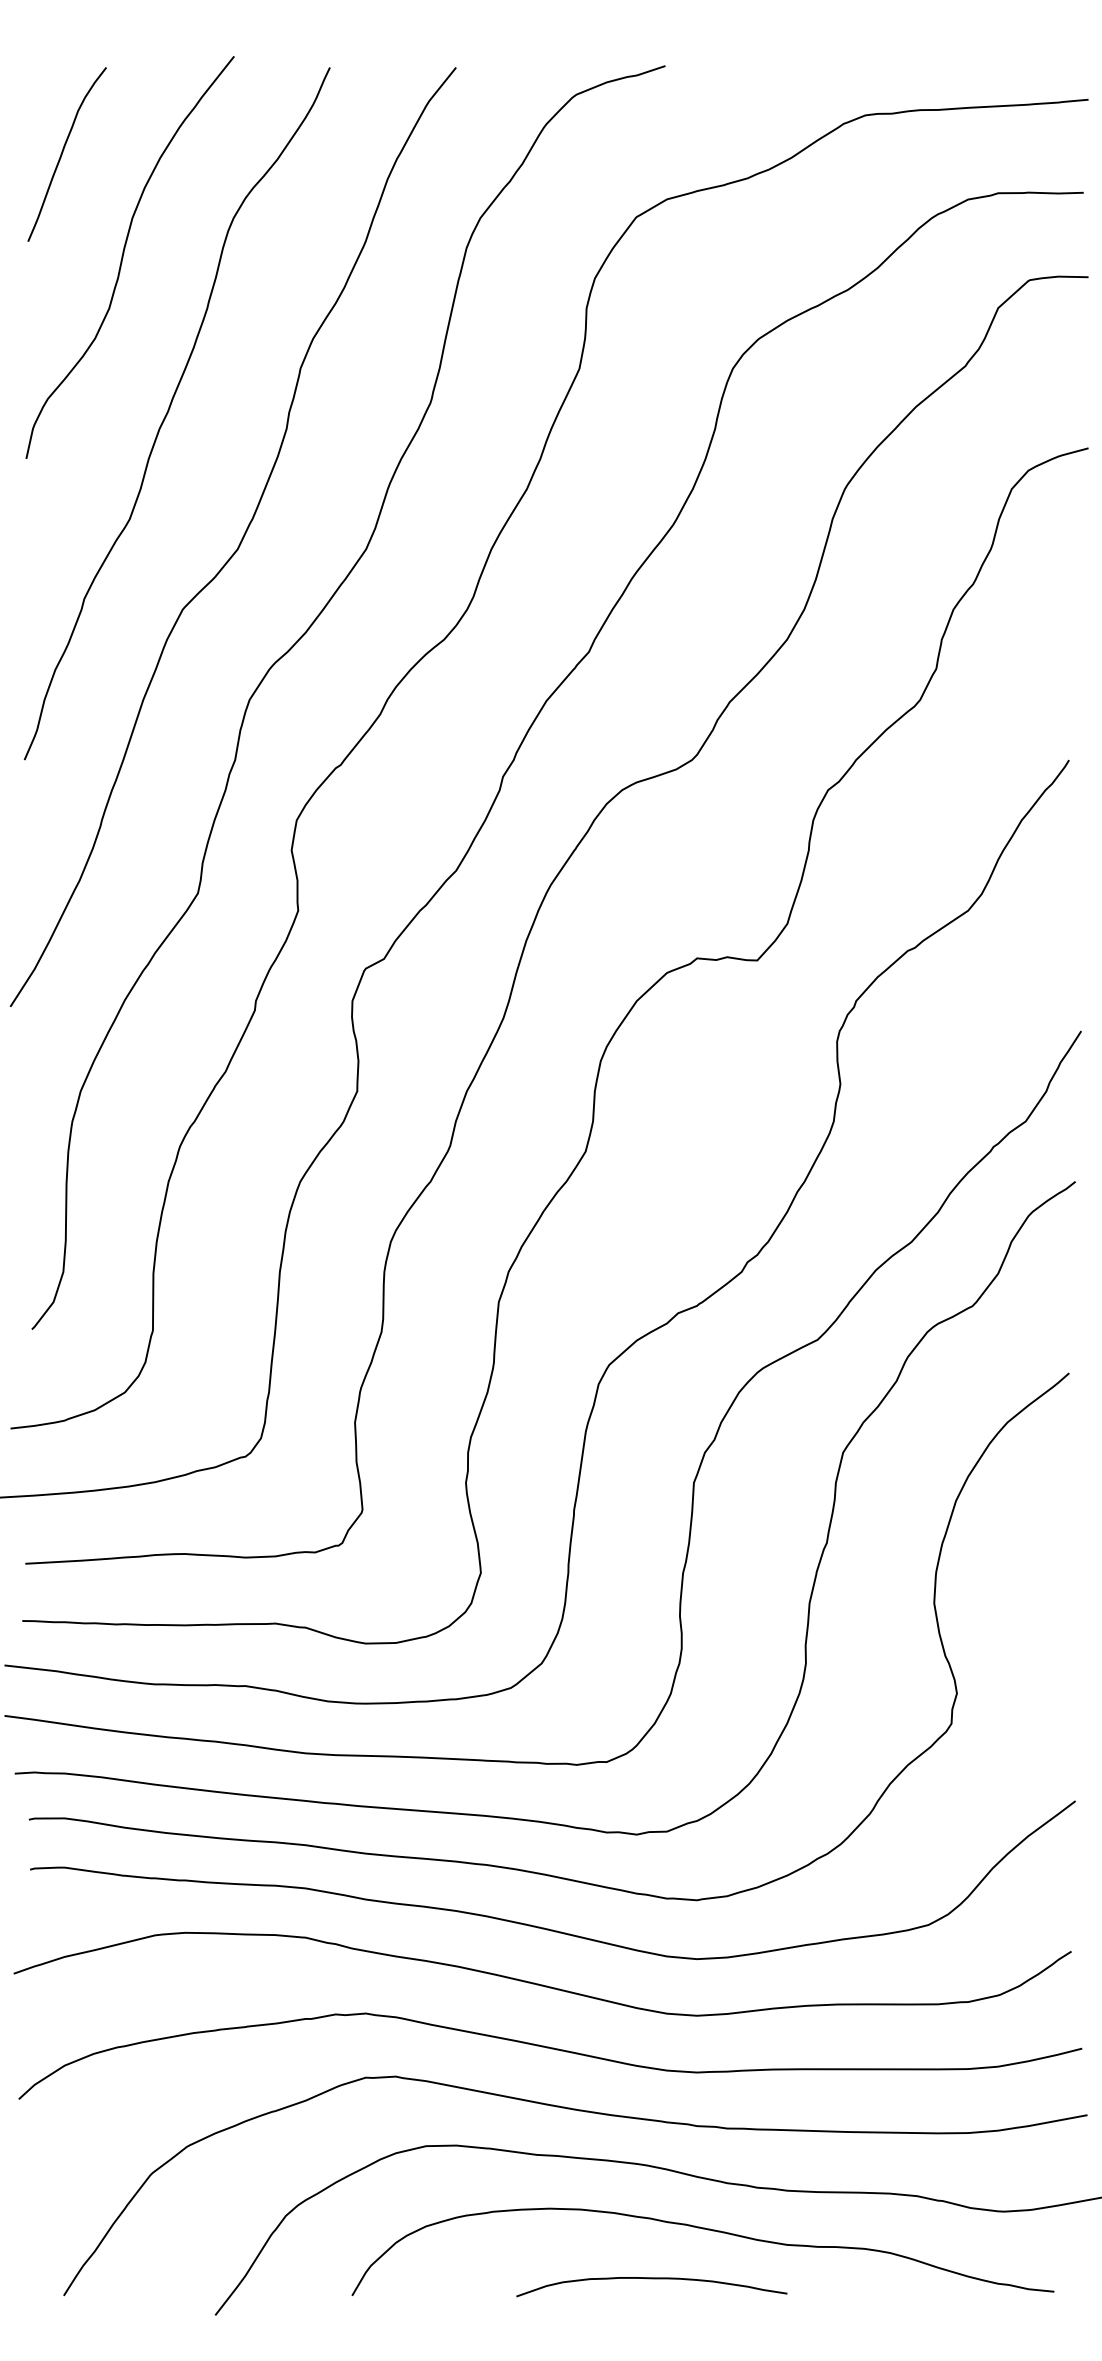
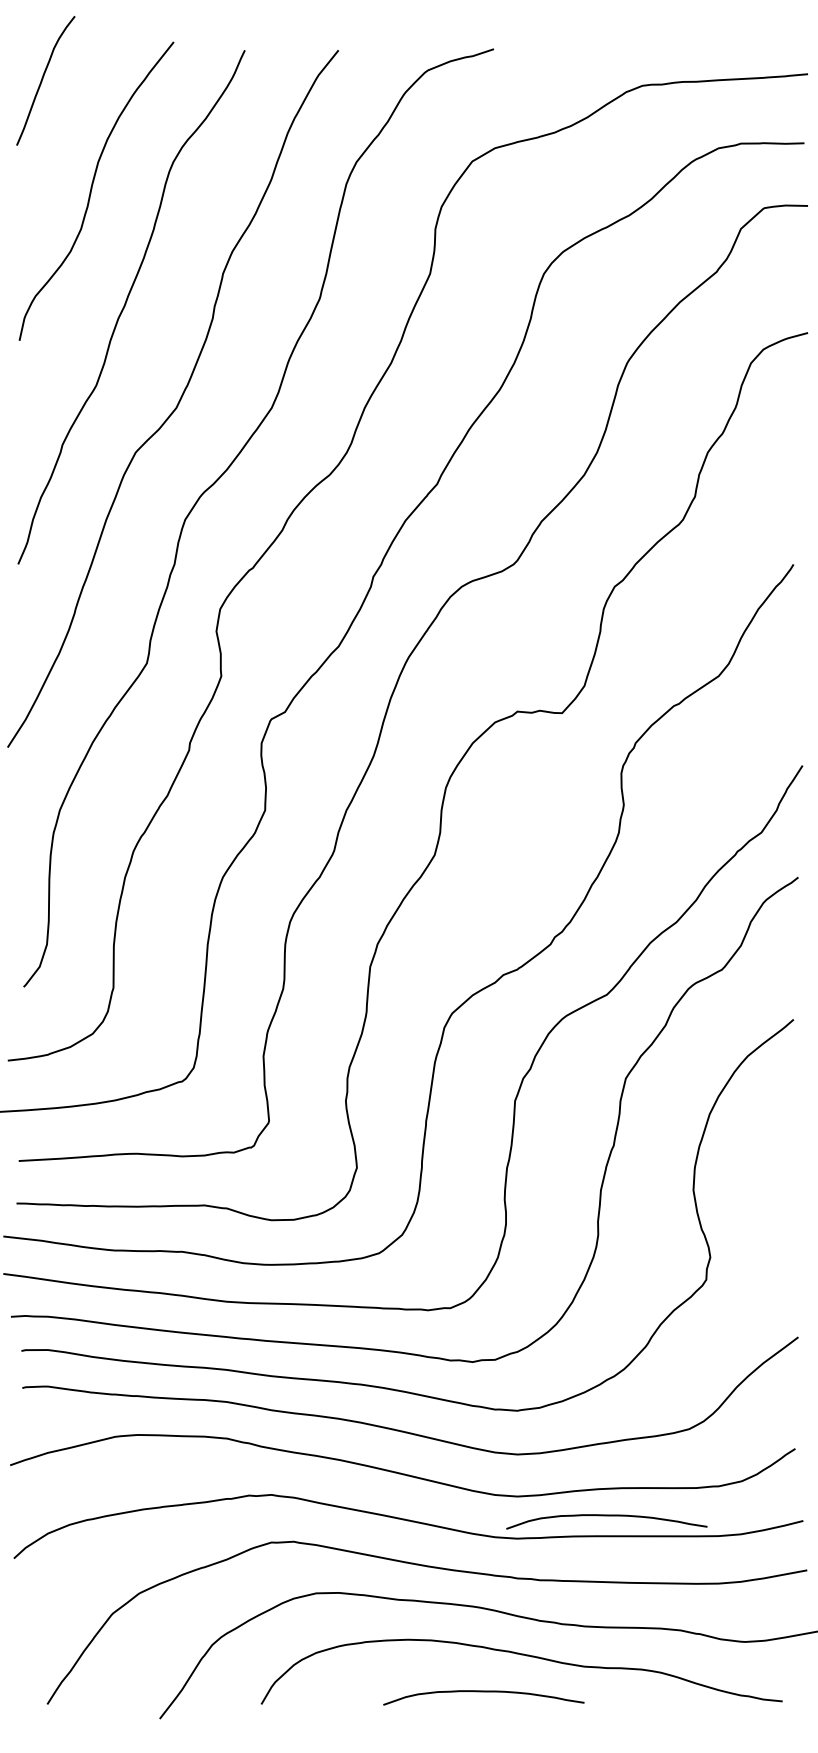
curve: (64, 152) -> (43, 79), moved
curve: (817, 2042) -> (606, 1516), added

